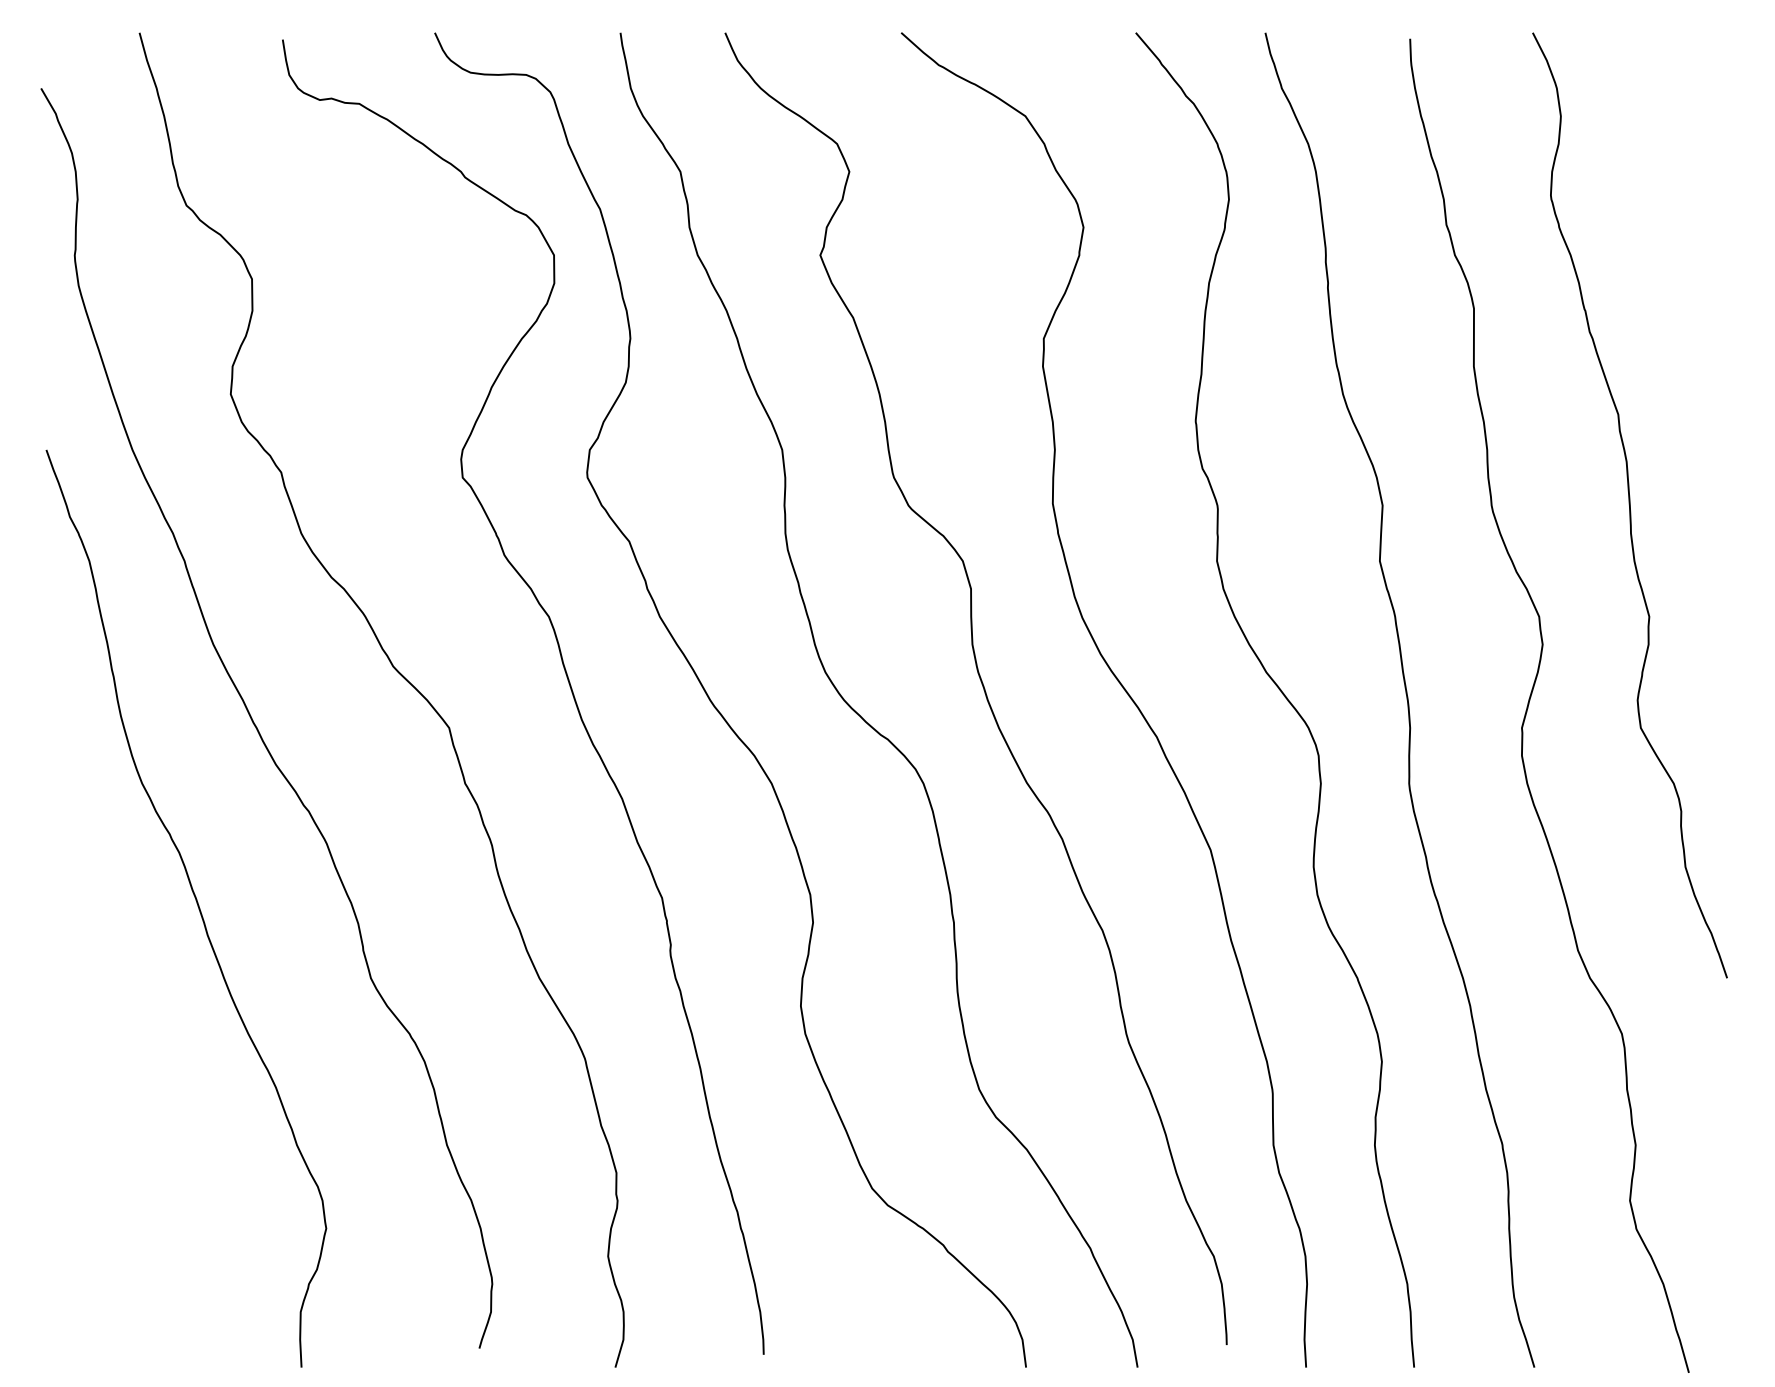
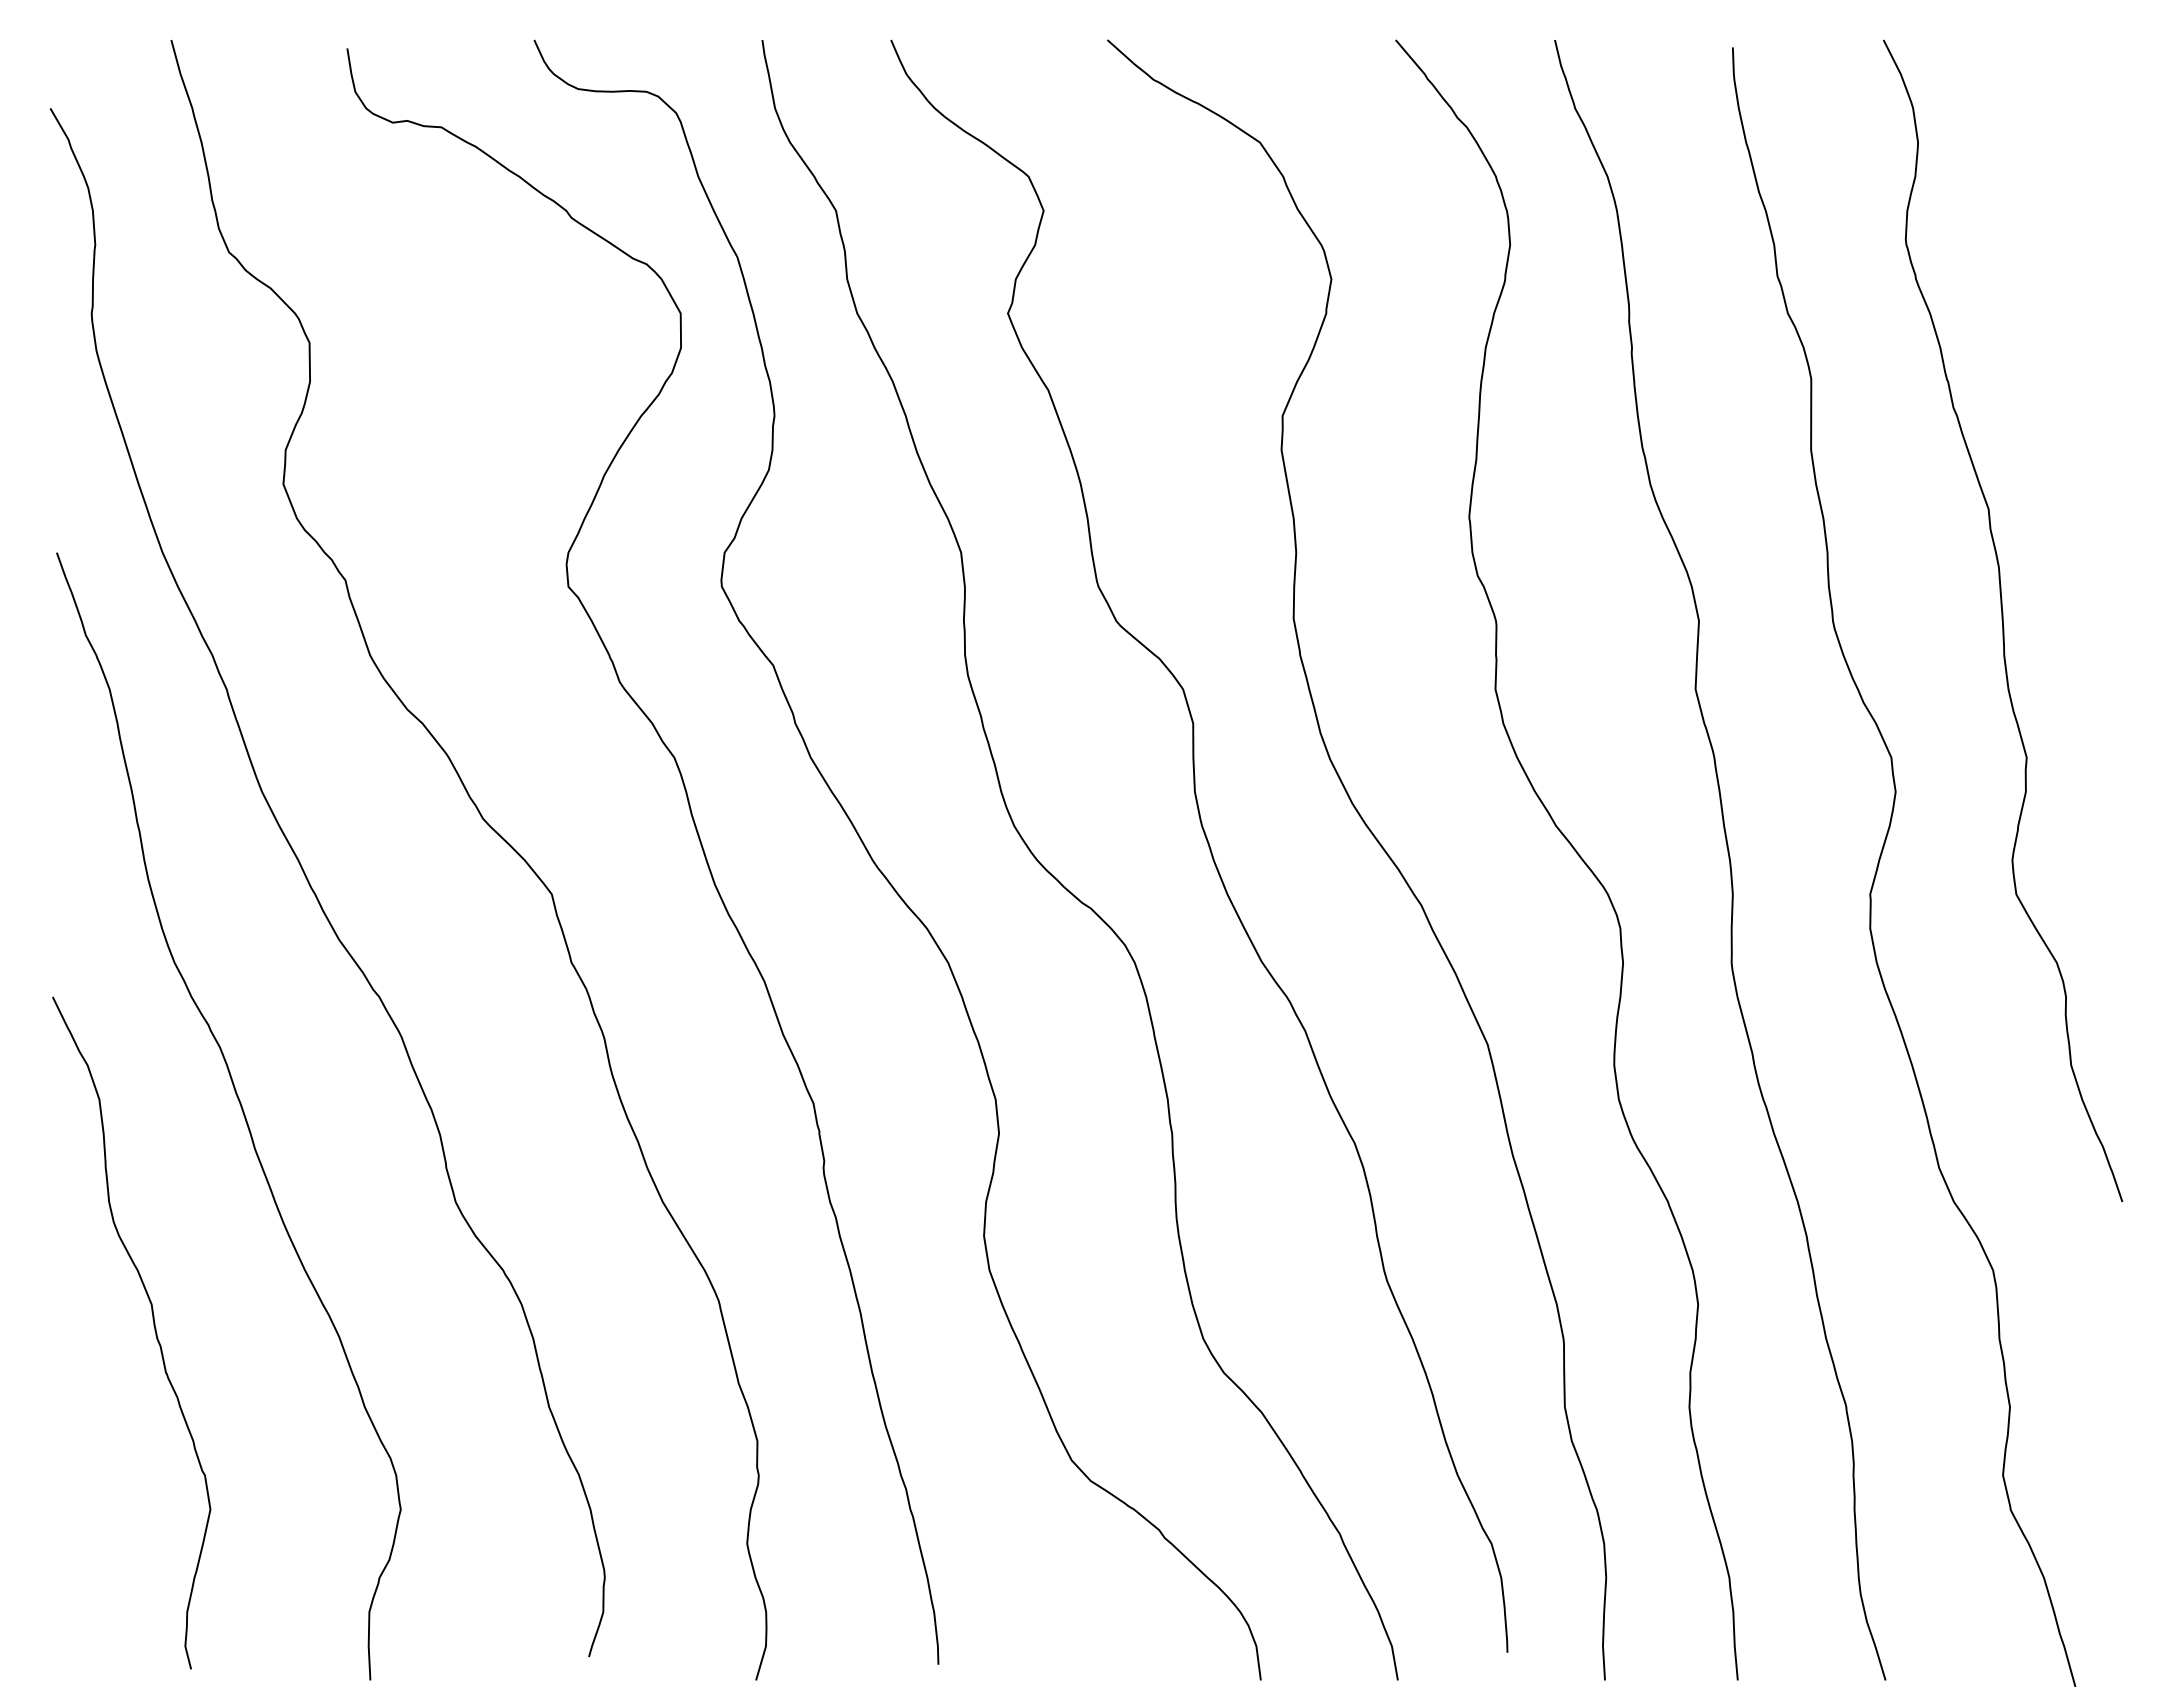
curve: (125, 1079) -> (153, 1326), added

